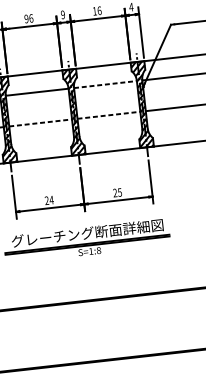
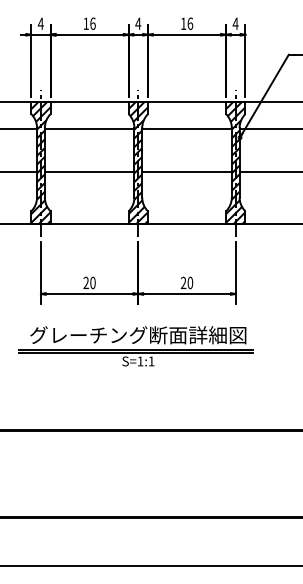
text: (63, 14) -> (138, 23), 9 -> 4
text: (26, 18) -> (85, 23), 96 -> 16
line: (105, 84) -> (187, 128), dashed -> solid
line: (109, 115) -> (187, 172), dashed -> solid
line: (40, 122) -> (89, 172), dashed -> solid
text: (120, 192) -> (190, 282), 25 -> 20
text: (51, 199) -> (92, 282), 24 -> 20
text: (98, 250) -> (151, 361), S=1:8 -> S=1:1

